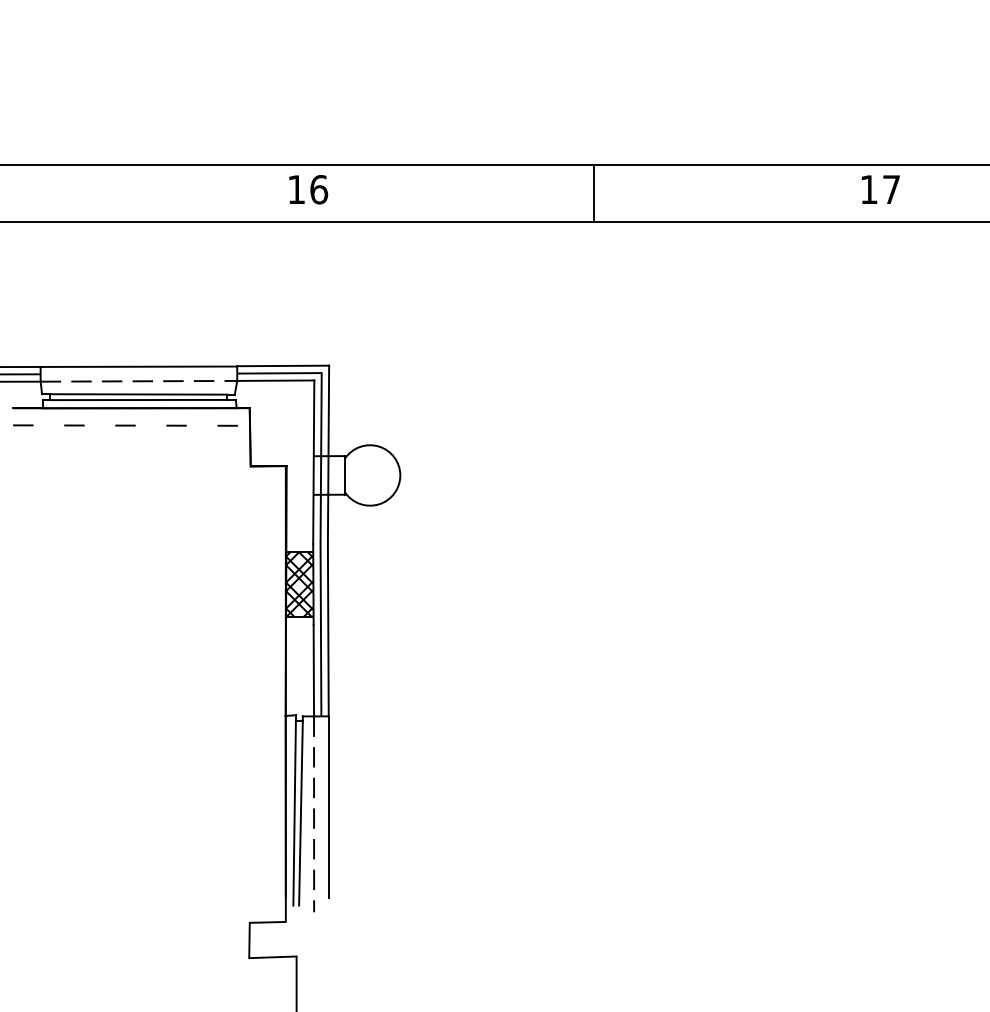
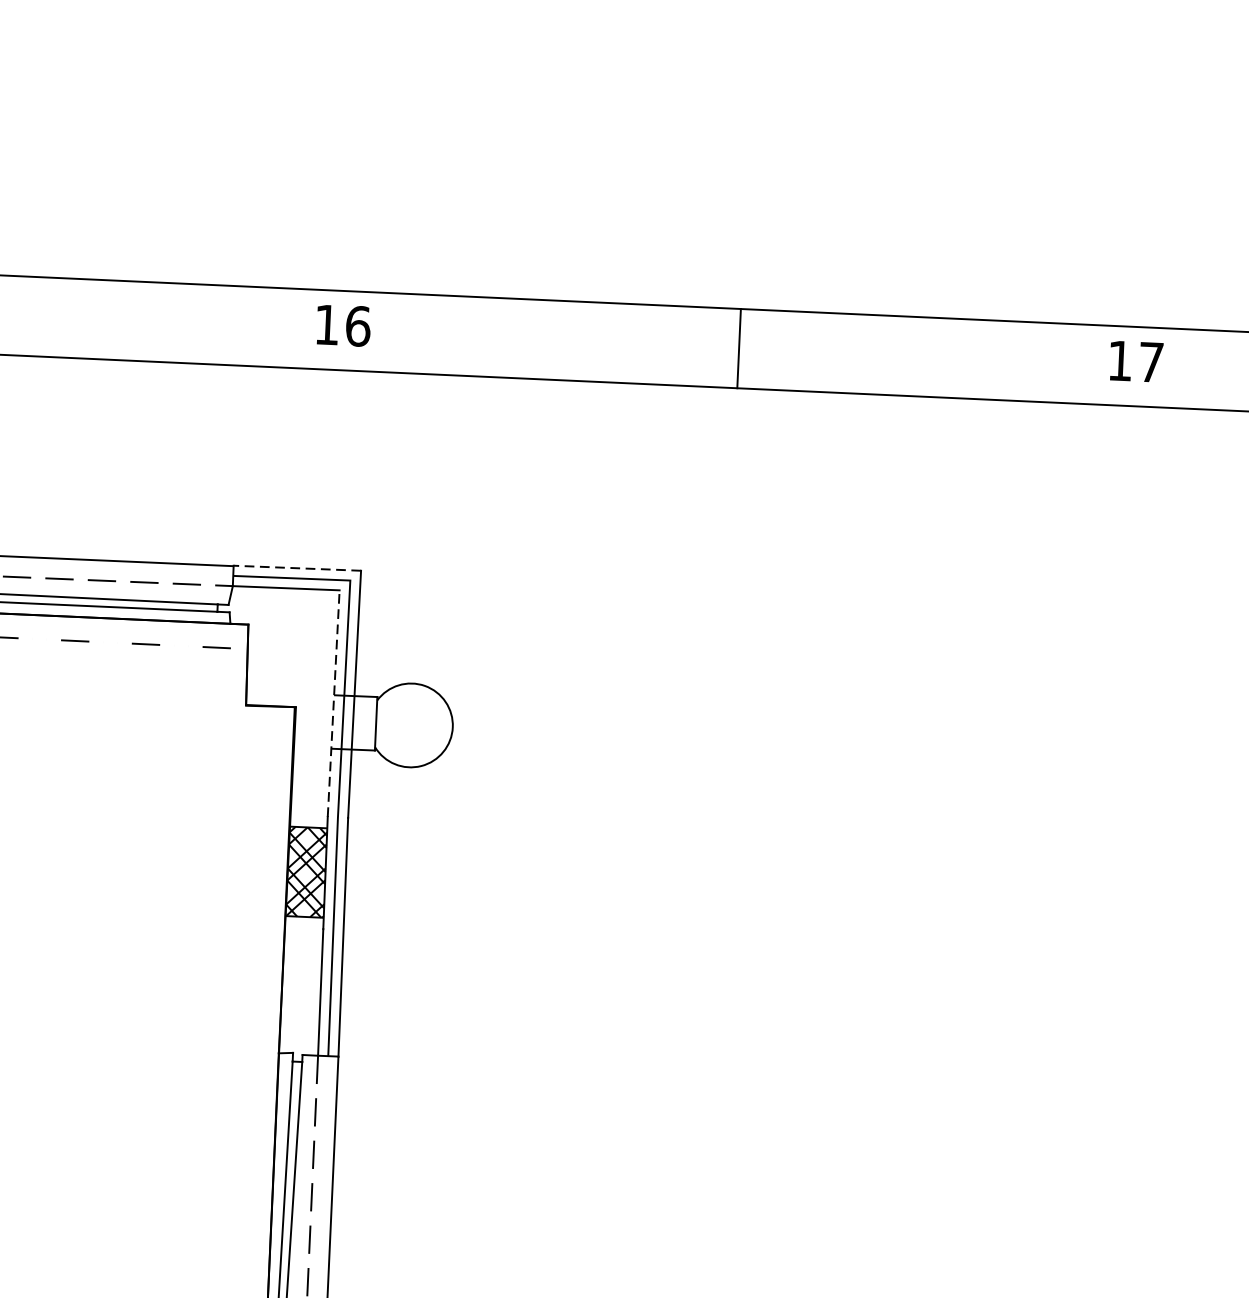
line: (283, 365) -> (297, 567), solid -> dashed
line: (313, 462) -> (333, 703), solid -> dashed

